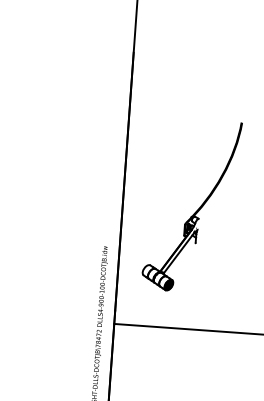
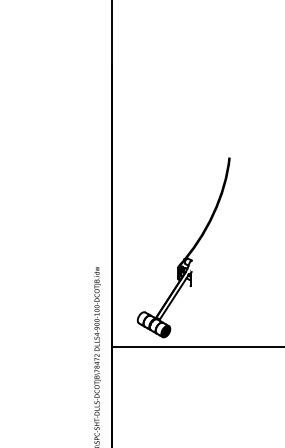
part: (196, 210) -> (188, 252), moved

